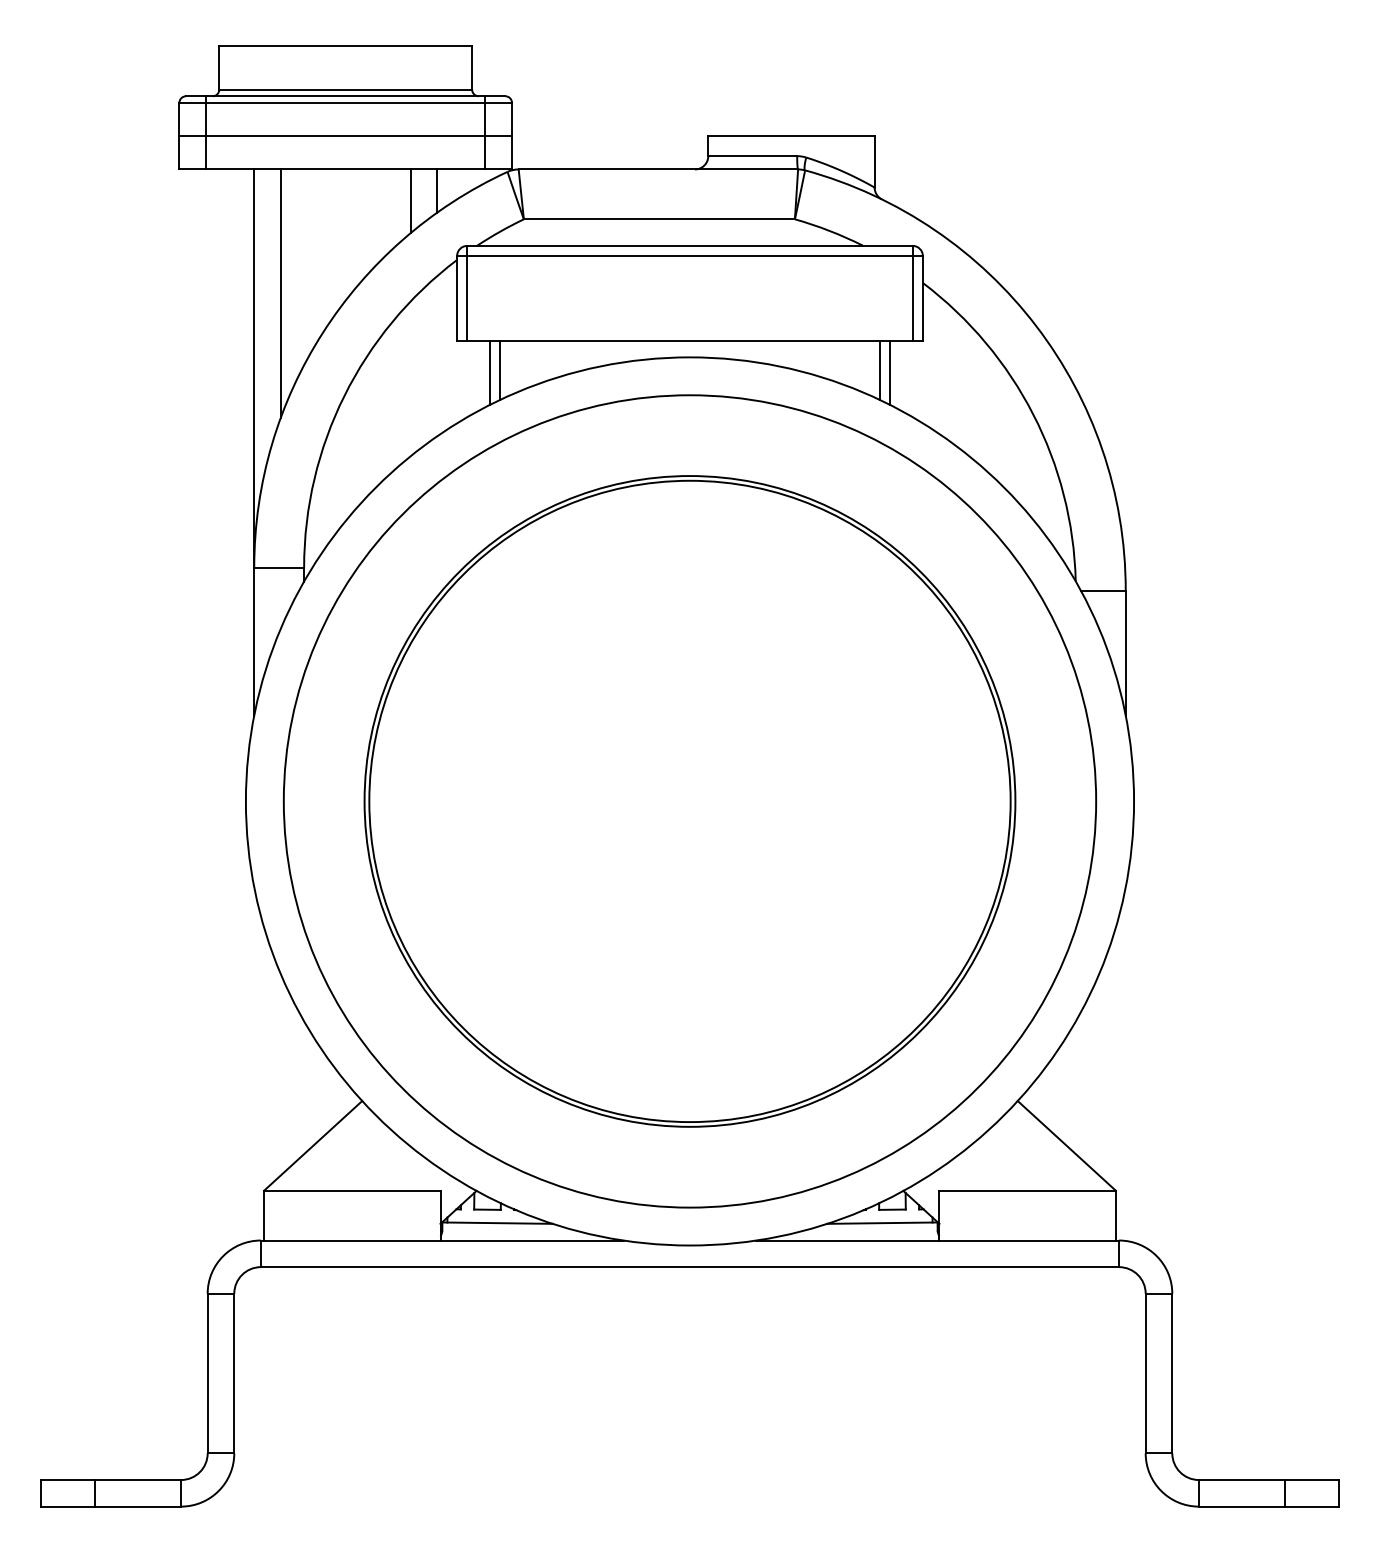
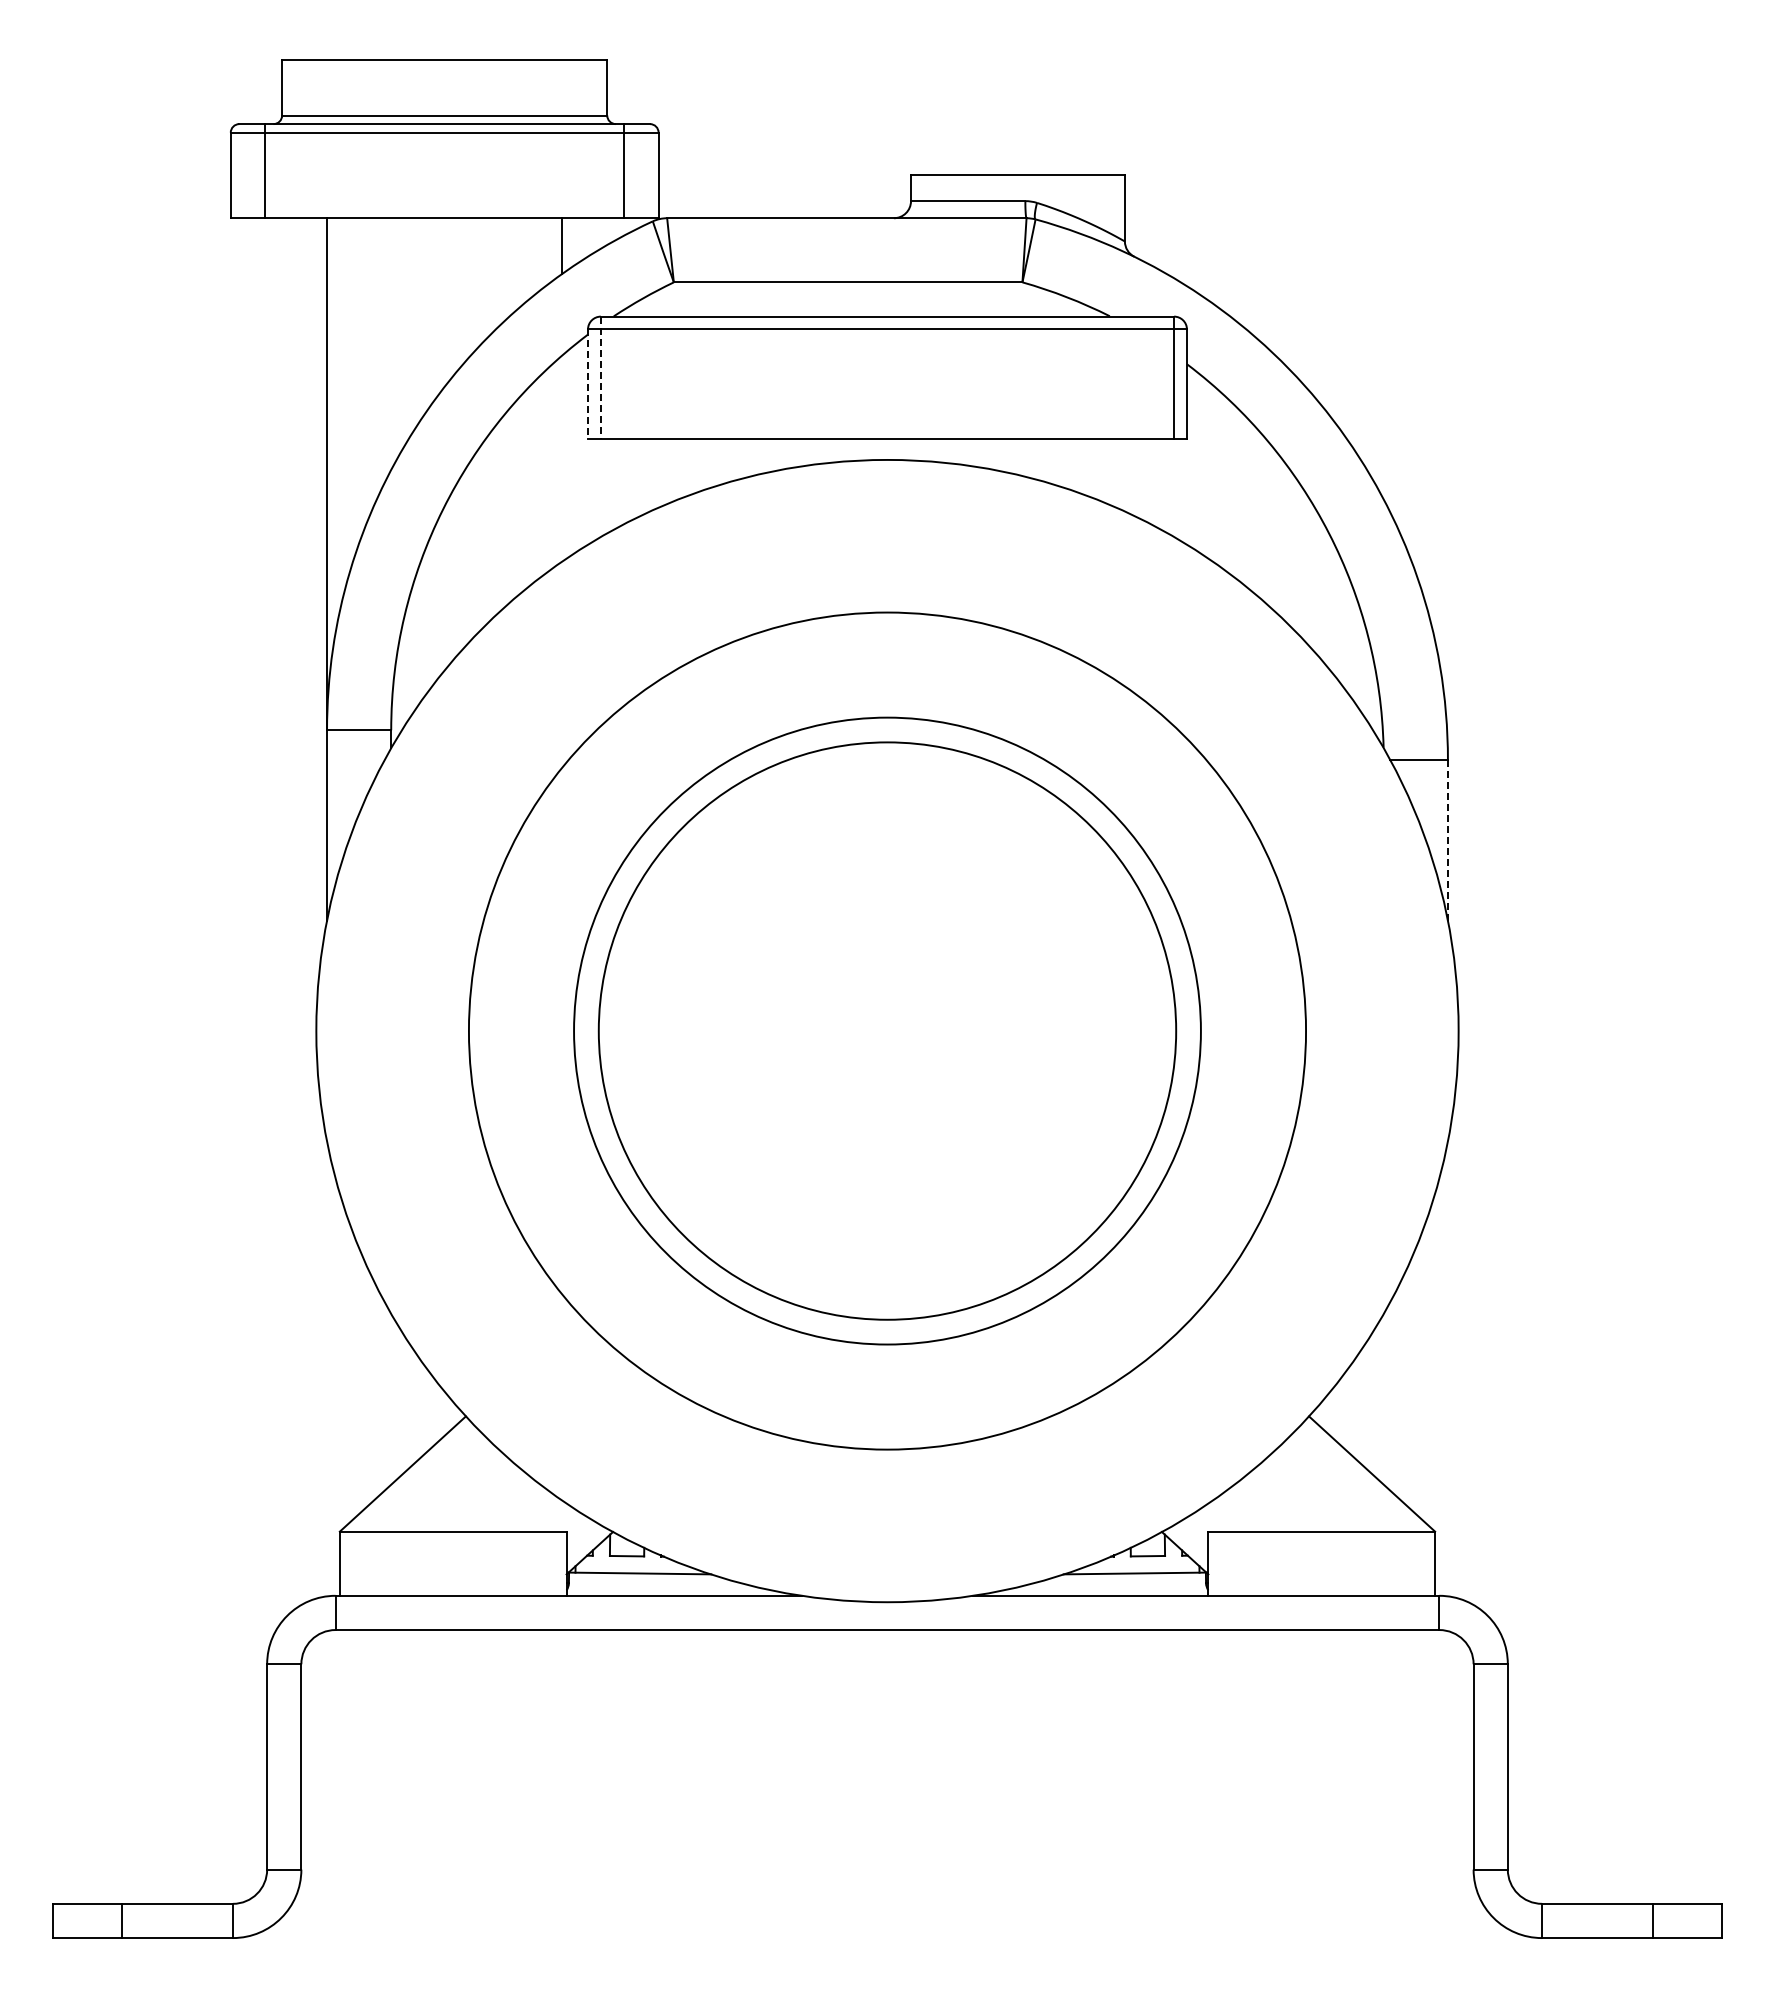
line: (345, 136) -> (444, 175), removed
line: (410, 201) -> (528, 259), removed
line: (281, 293) -> (361, 377), removed
line: (466, 293) -> (600, 377), solid -> dashed
line: (457, 298) -> (588, 384), solid -> dashed
line: (500, 370) -> (643, 476), removed
line: (879, 370) -> (1131, 476), removed
line: (490, 372) -> (630, 479), removed
line: (889, 372) -> (1144, 479), removed
line: (1125, 653) -> (1447, 840), solid -> dashed
circle: (690, 800) -> (887, 1030), size x0.6
circle: (690, 800) -> (887, 1030), size x0.7

